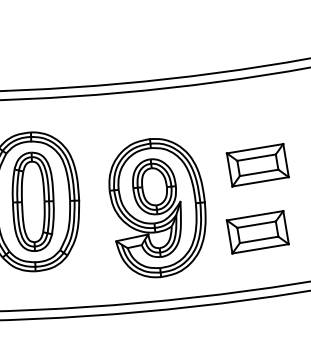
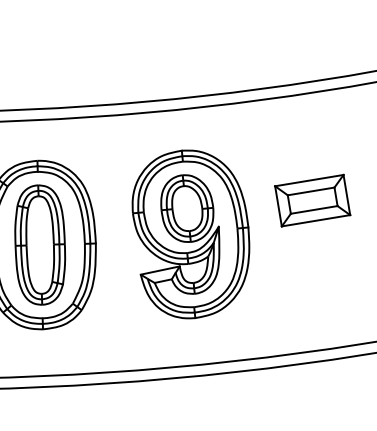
part: (157, 208) -> (190, 234), moved
part: (257, 232) -> (312, 282), removed

